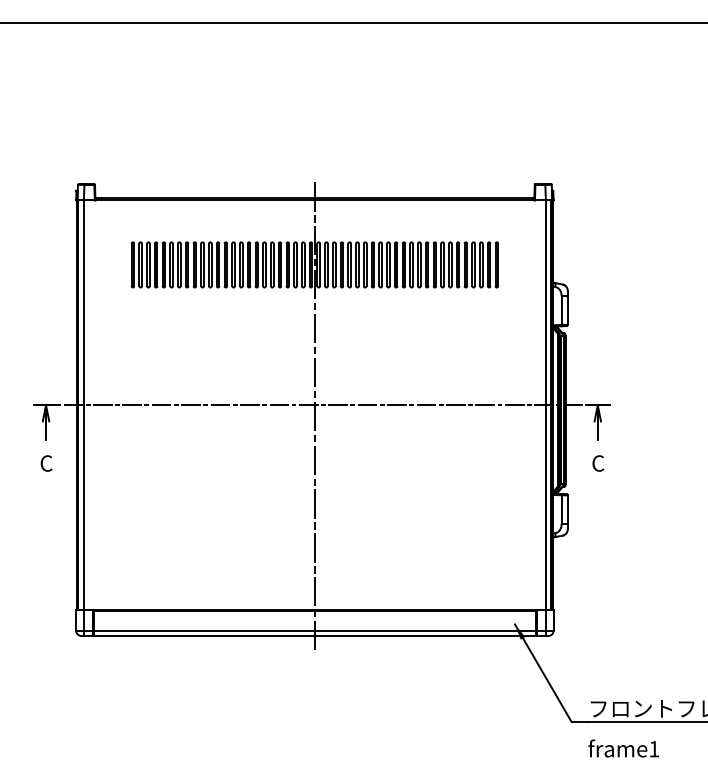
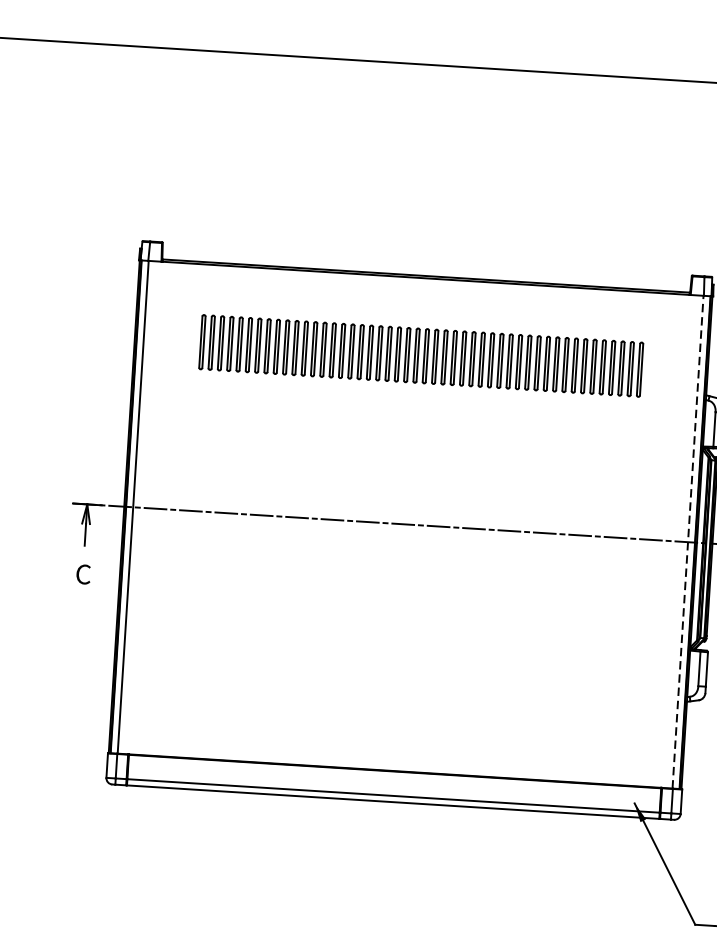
line: (545, 405) -> (687, 542), solid -> dashed
line: (314, 417) -> (409, 539), removed

